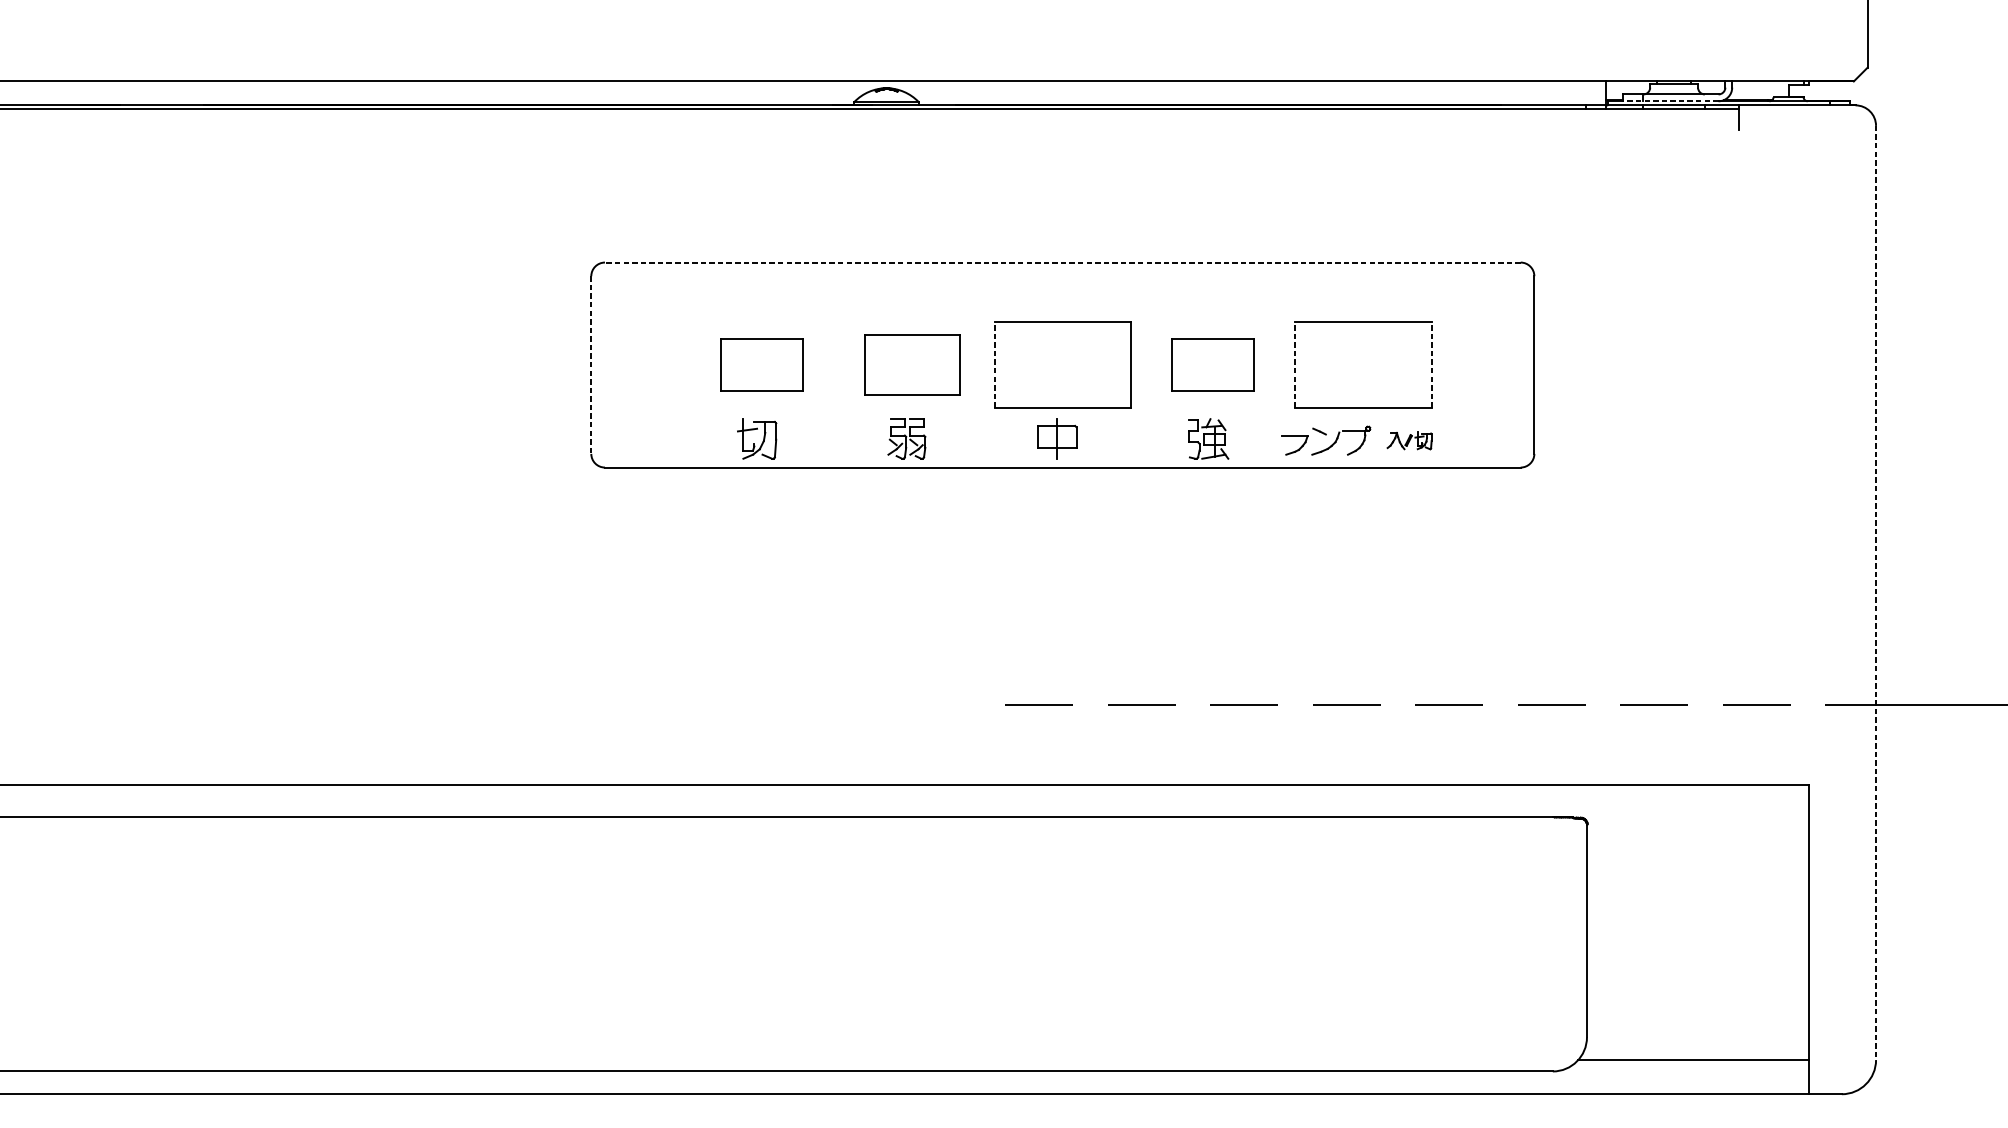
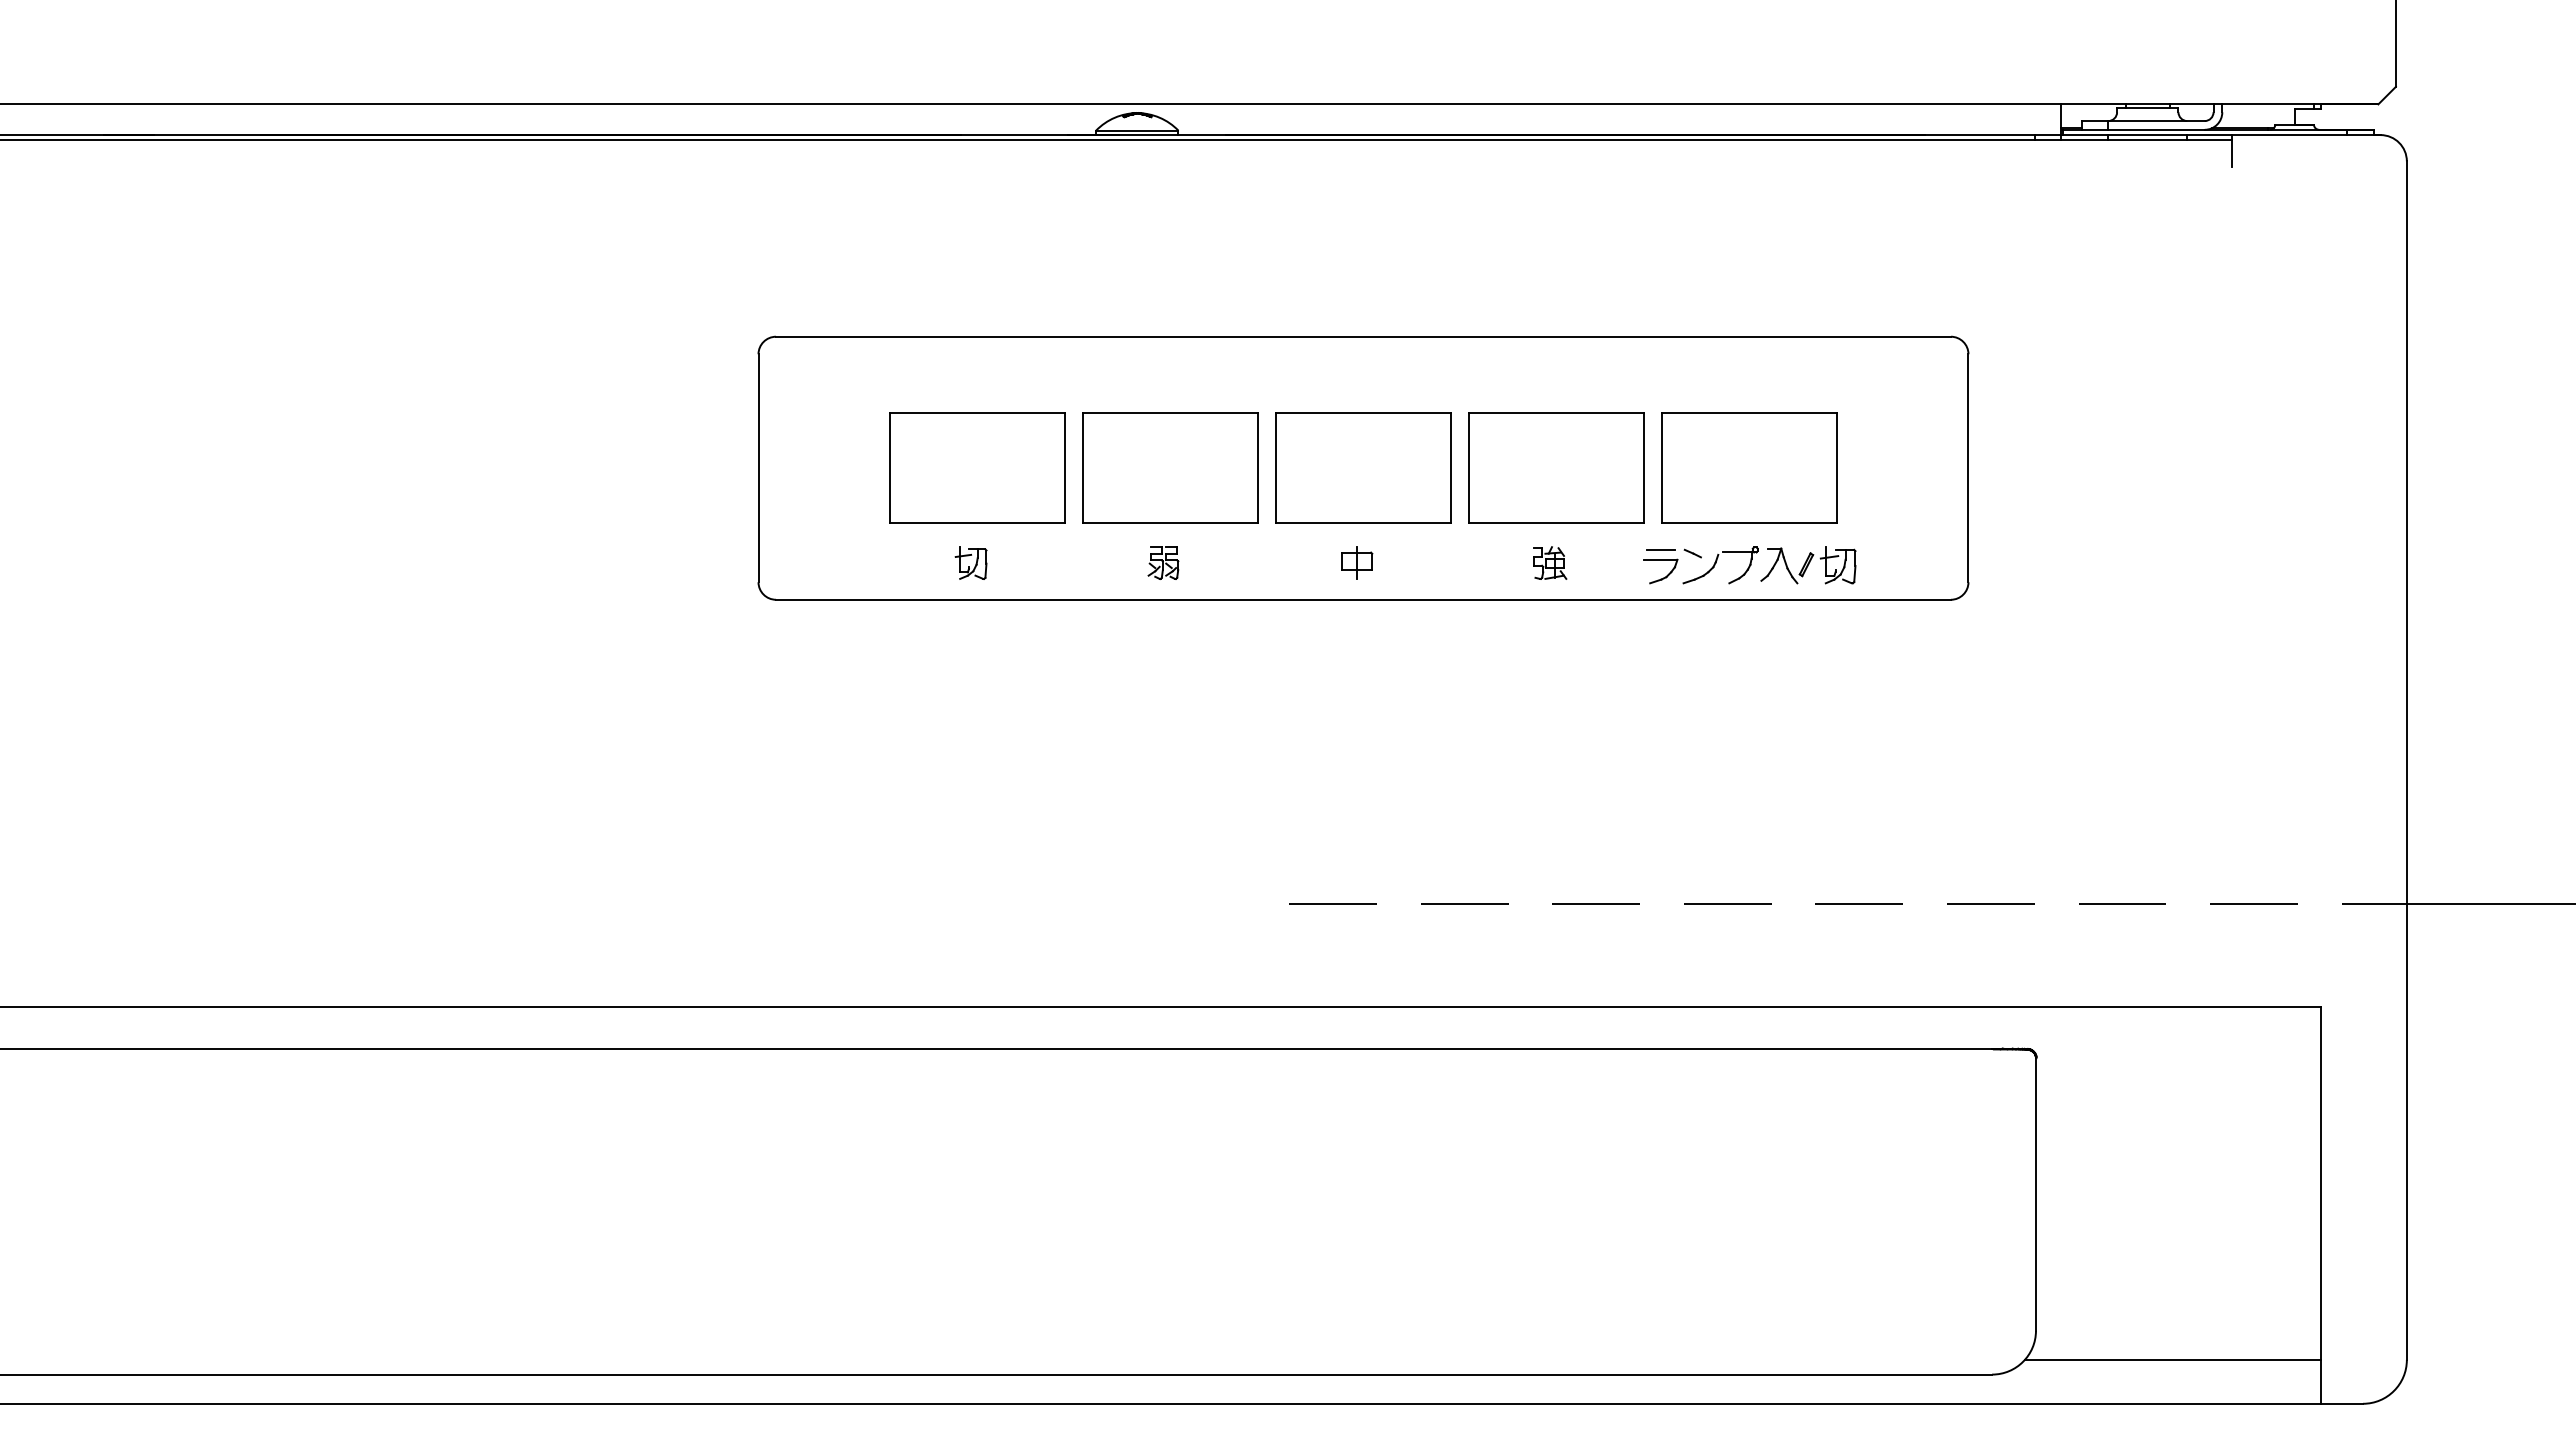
line: (1669, 101) -> (2142, 129), dashed -> solid
line: (1062, 262) -> (1362, 336), dashed -> solid
part: (761, 364) -> (977, 467), size x1.67
part: (912, 364) -> (1170, 467), size x1.43
part: (1213, 364) -> (1556, 467), size x1.67
line: (591, 365) -> (758, 468), dashed -> solid
line: (994, 365) -> (1275, 468), dashed -> solid
line: (1295, 365) -> (1661, 468), dashed -> solid
line: (1431, 365) -> (1836, 468), dashed -> solid
line: (1294, 428) -> (1660, 549), added
part: (756, 438) -> (970, 562), size x0.62
part: (906, 438) -> (1163, 562), size x0.62
part: (1058, 438) -> (1357, 562), size x0.62
part: (1208, 438) -> (1550, 562), size x0.62
part: (1409, 440) -> (1808, 565), size x1.67
line: (1875, 593) -> (2406, 761), dashed -> solid

